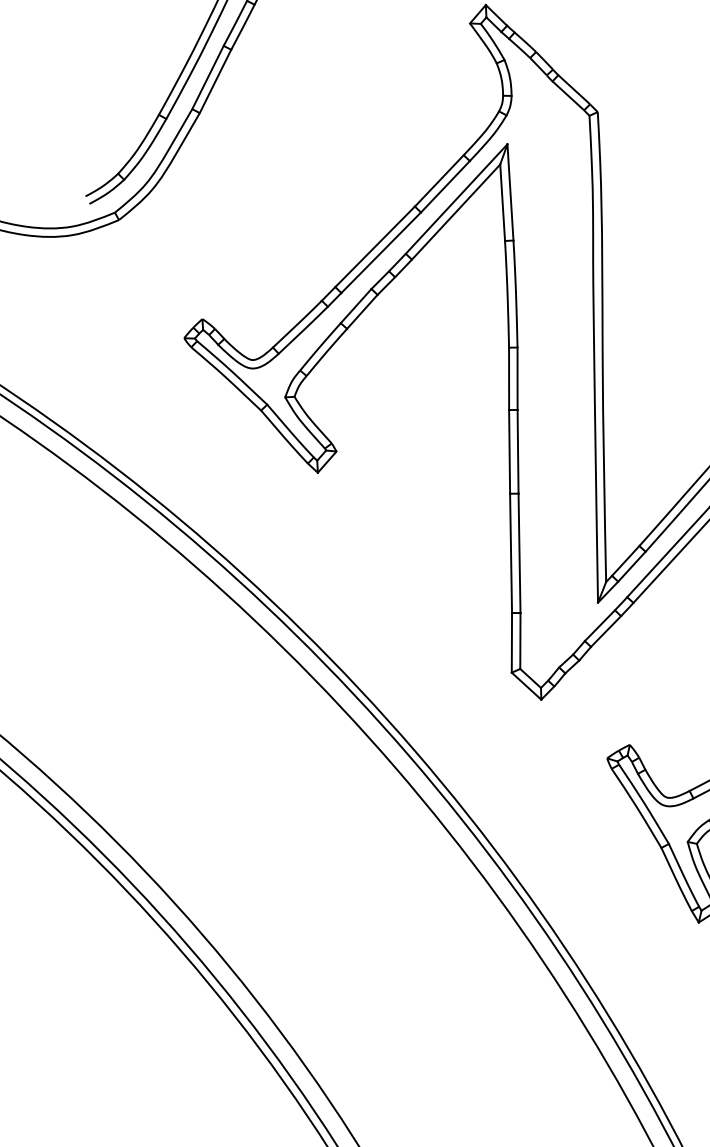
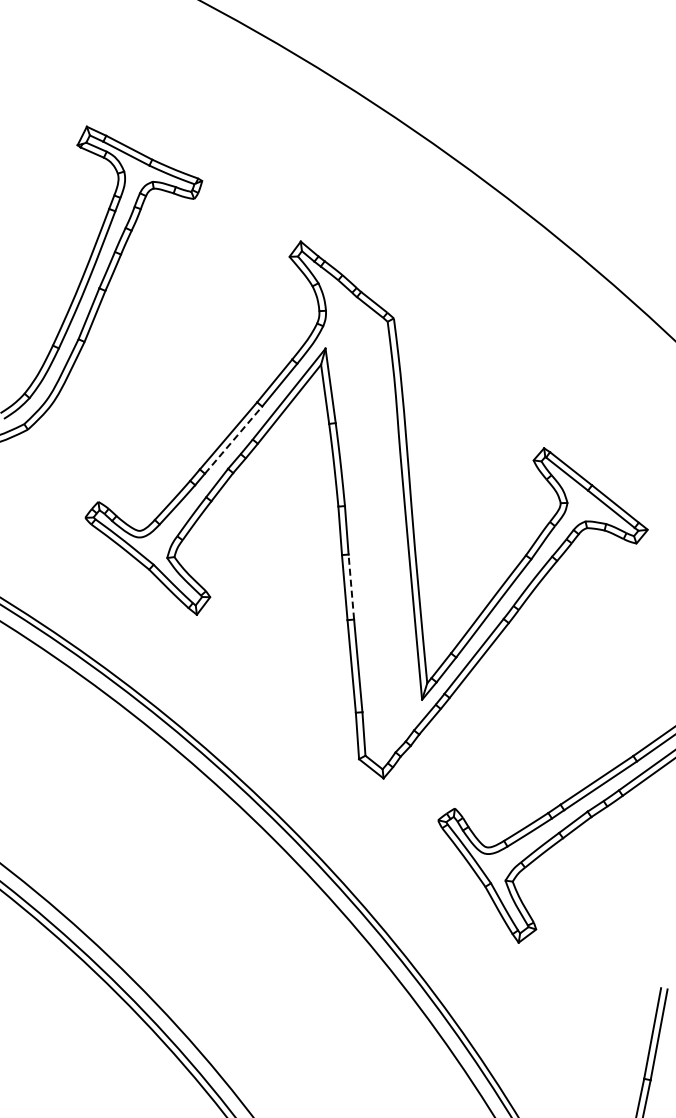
line: (381, 251) -> (233, 439), solid -> dashed
line: (518, 452) -> (351, 587), solid -> dashed

